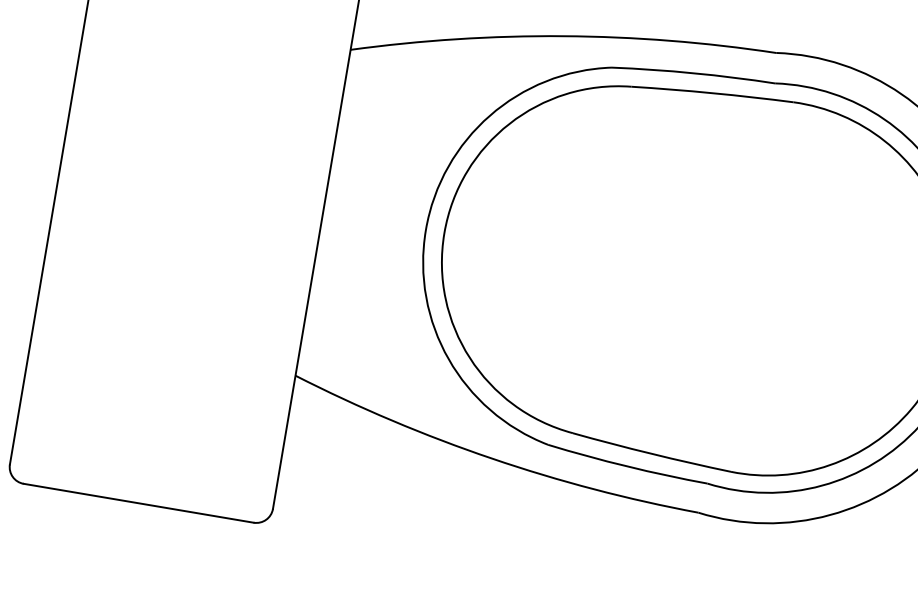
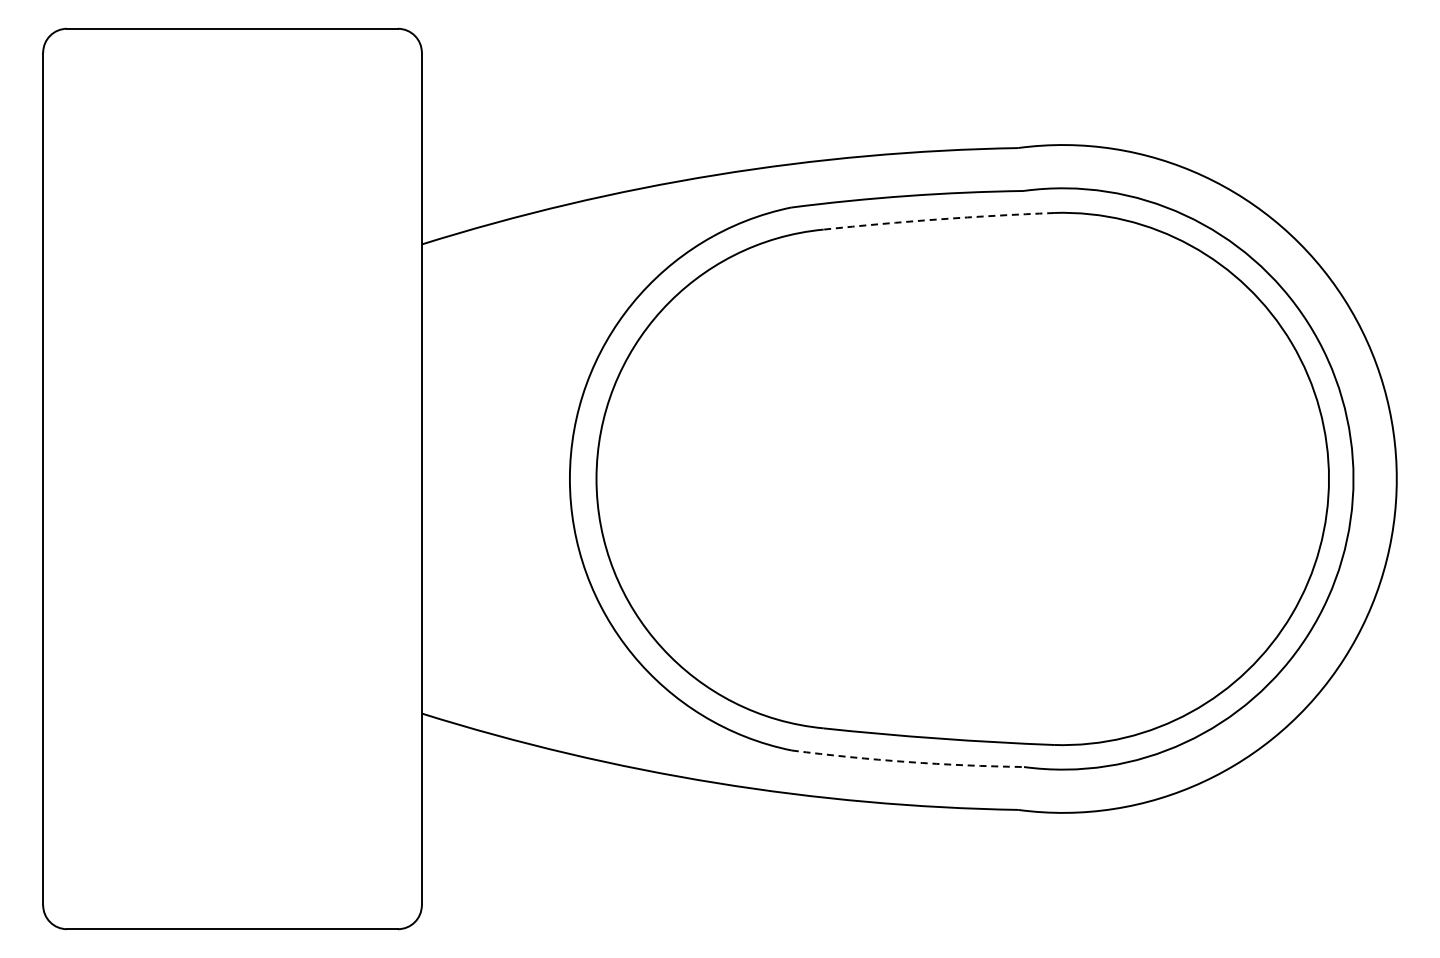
arc: (712, 93) -> (938, 219), solid -> dashed
arc: (627, 466) -> (907, 762), solid -> dashed

